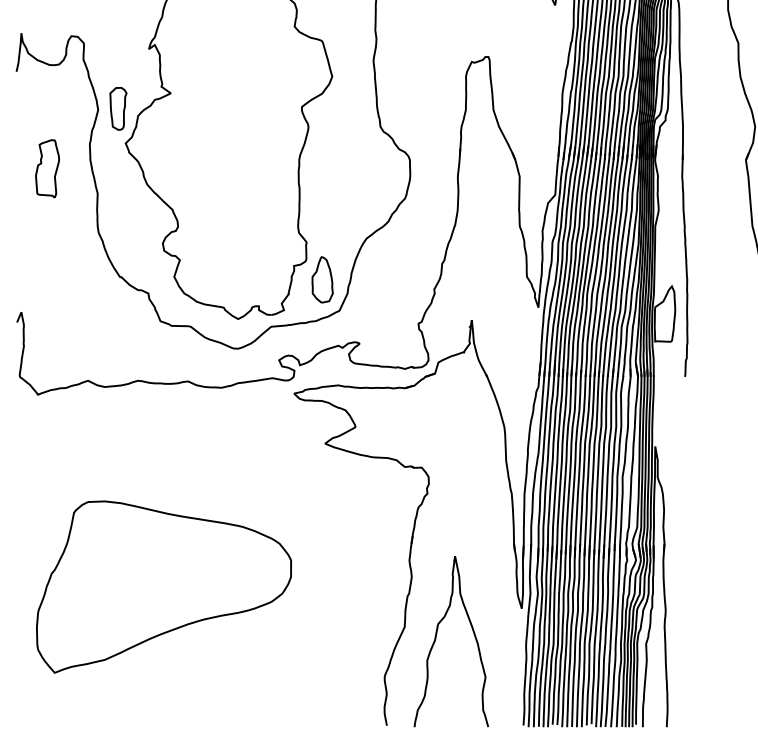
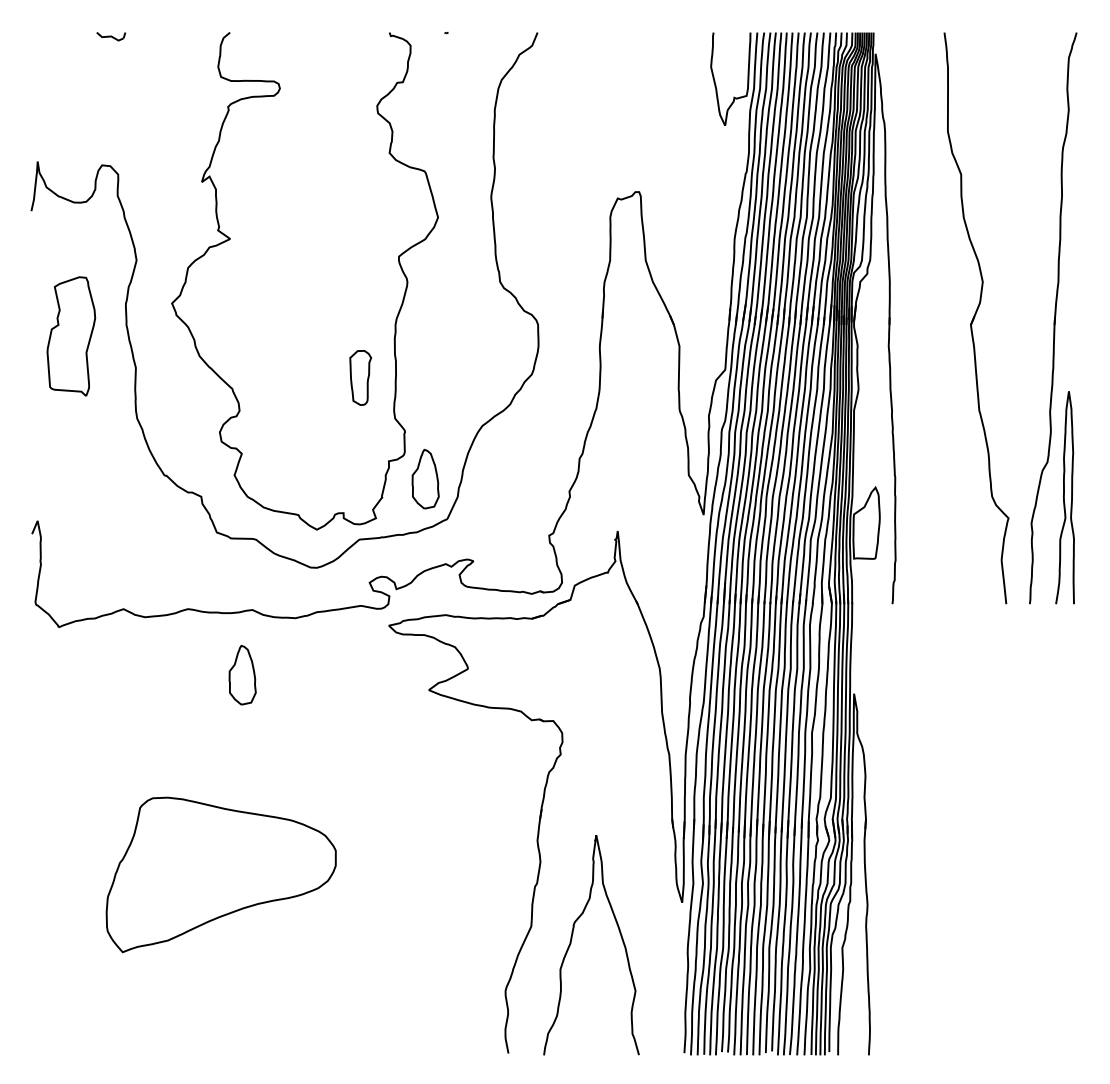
part: (118, 108) -> (360, 377), moved
part: (47, 168) -> (71, 335), size x1.6
part: (180, 431) -> (242, 674), added
part: (163, 586) -> (220, 874), size x0.7

